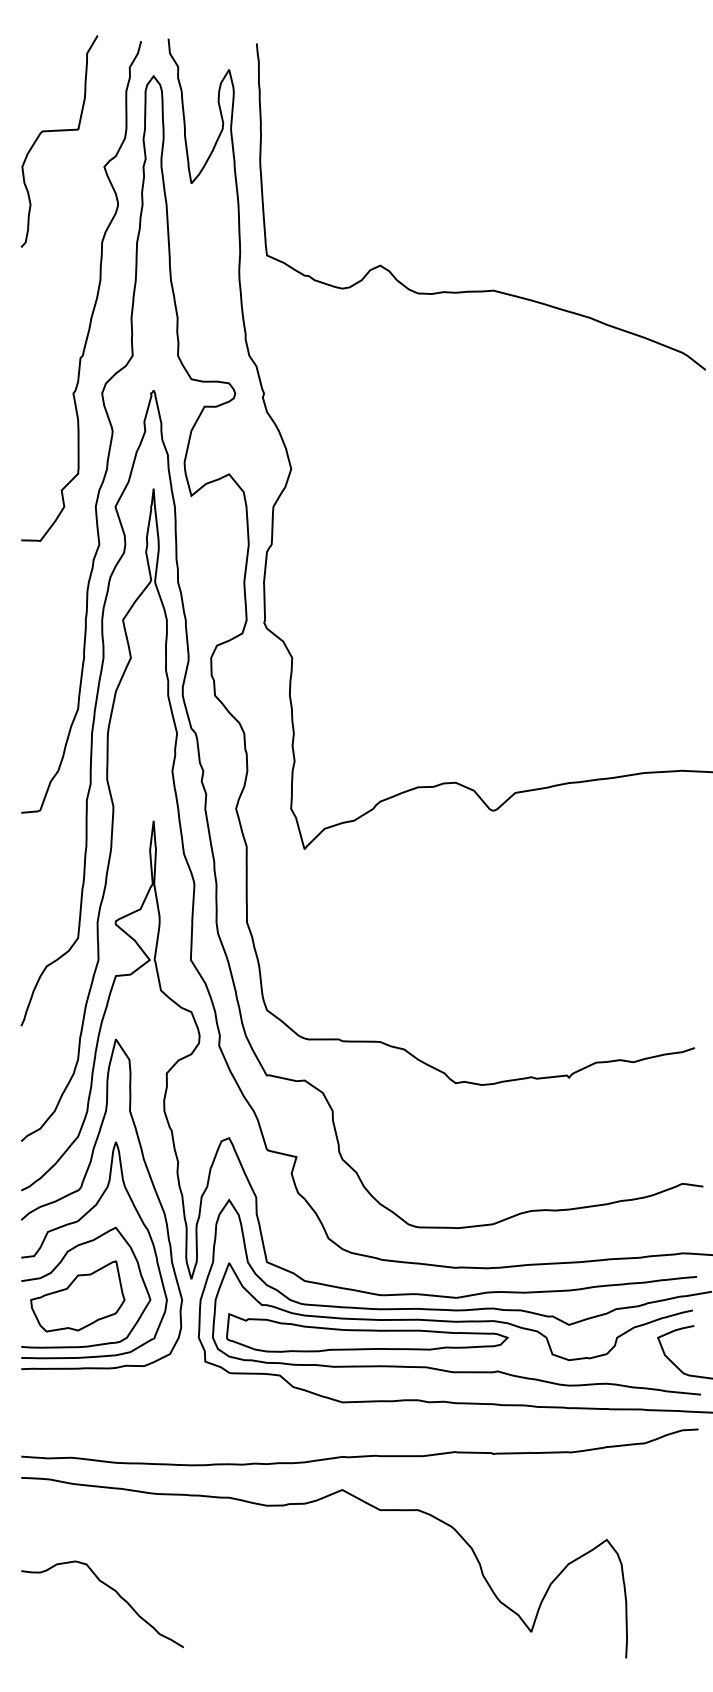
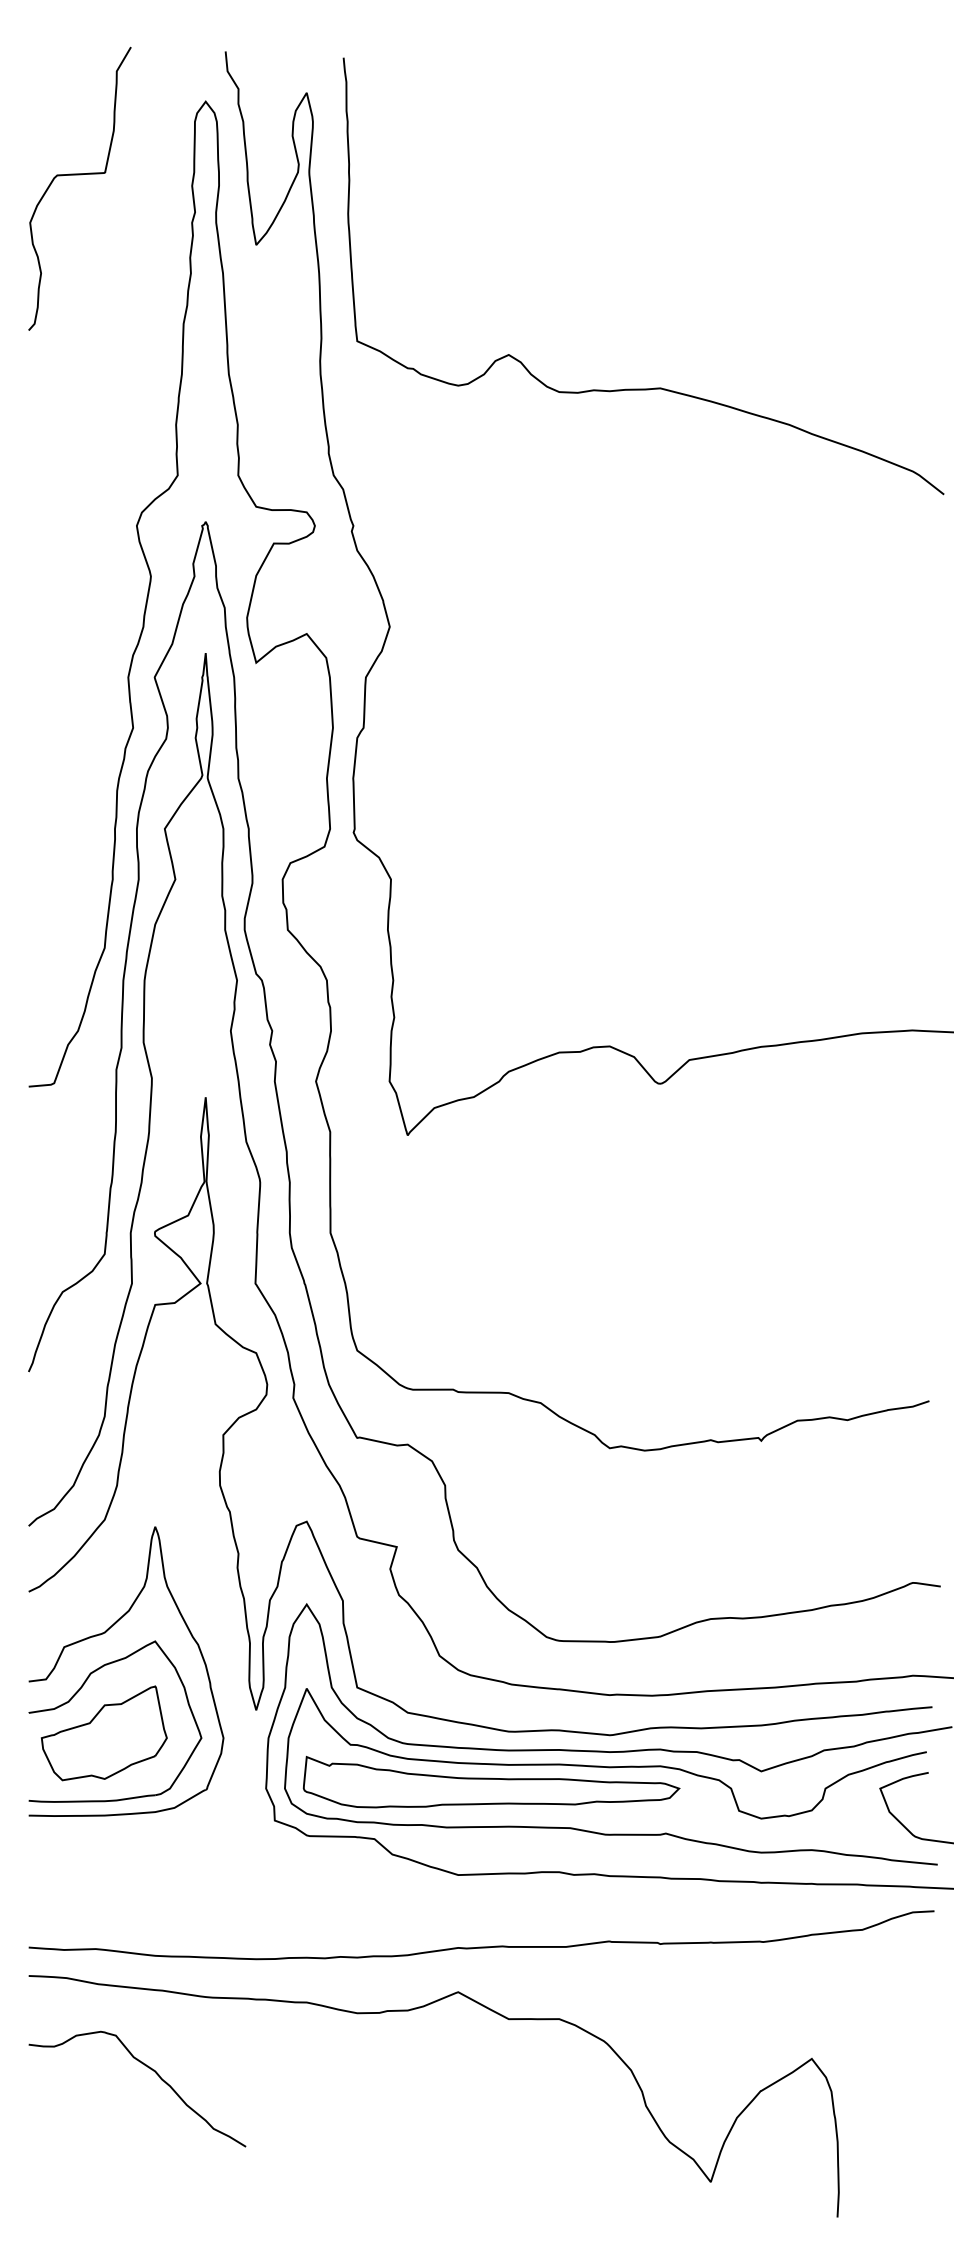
curve: (96, 295) -> (129, 394), removed
curve: (80, 1188) -> (108, 1589), removed
curve: (113, 1590) -> (151, 2070), moved

